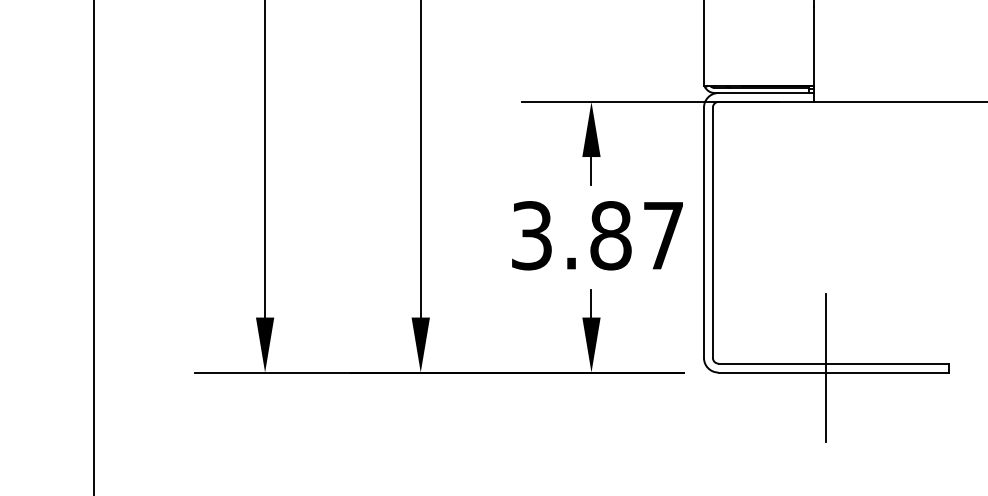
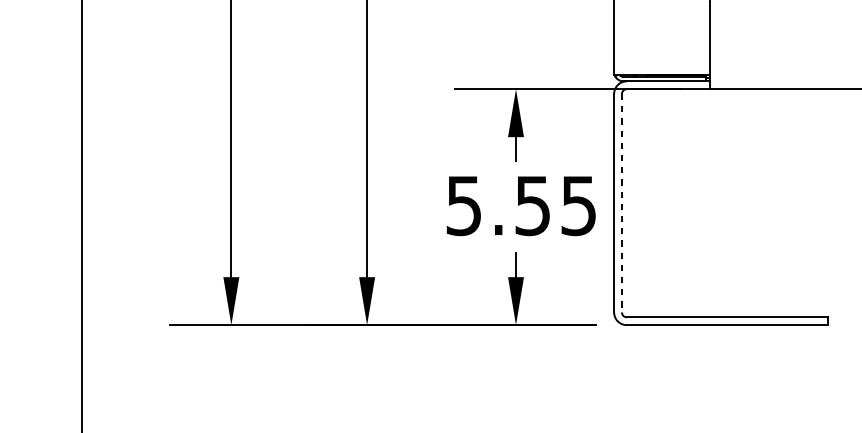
line: (712, 233) -> (621, 203), solid -> dashed
text: (597, 235) -> (521, 205), 3.87 -> 5.55
line: (826, 367) -> (721, 320), removed

